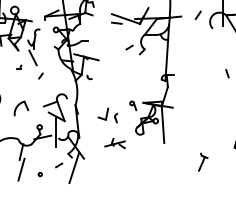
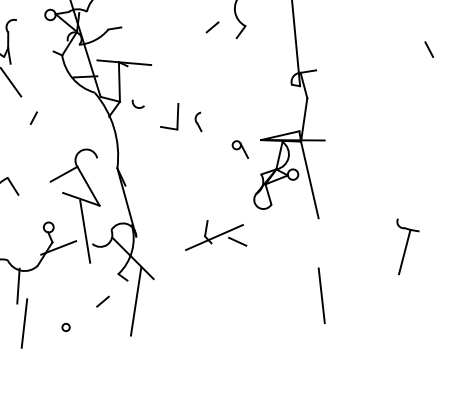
part: (107, 115) -> (179, 119), moved
part: (114, 143) -> (213, 236), size x1.43
part: (203, 161) -> (408, 244), size x1.43
line: (159, 178) -> (320, 295), added

